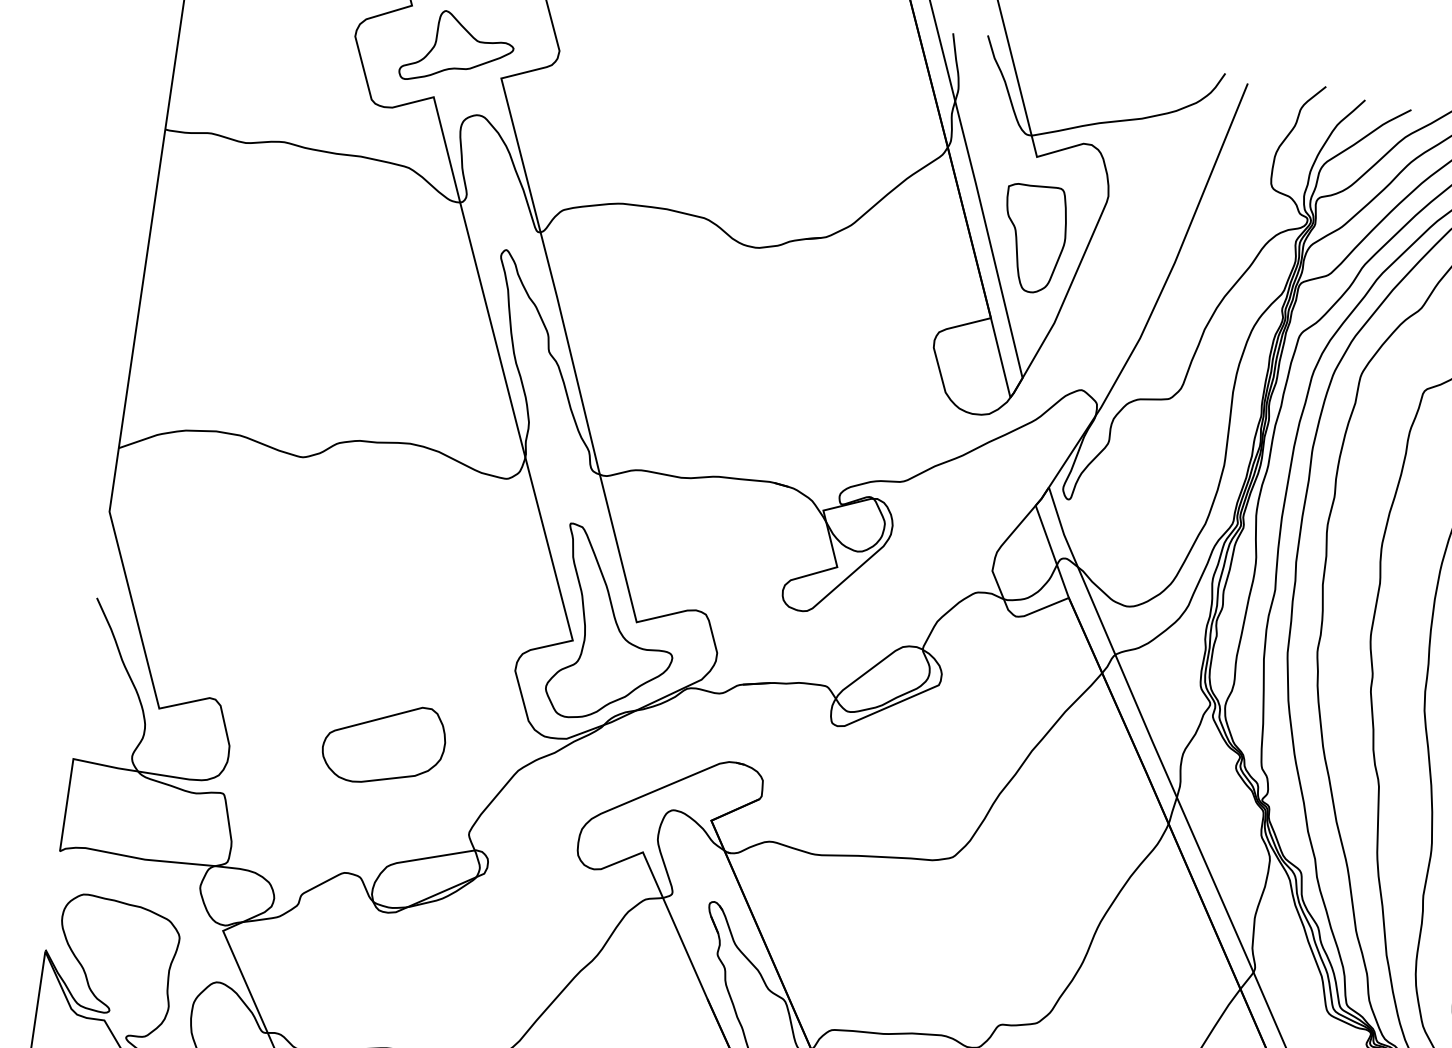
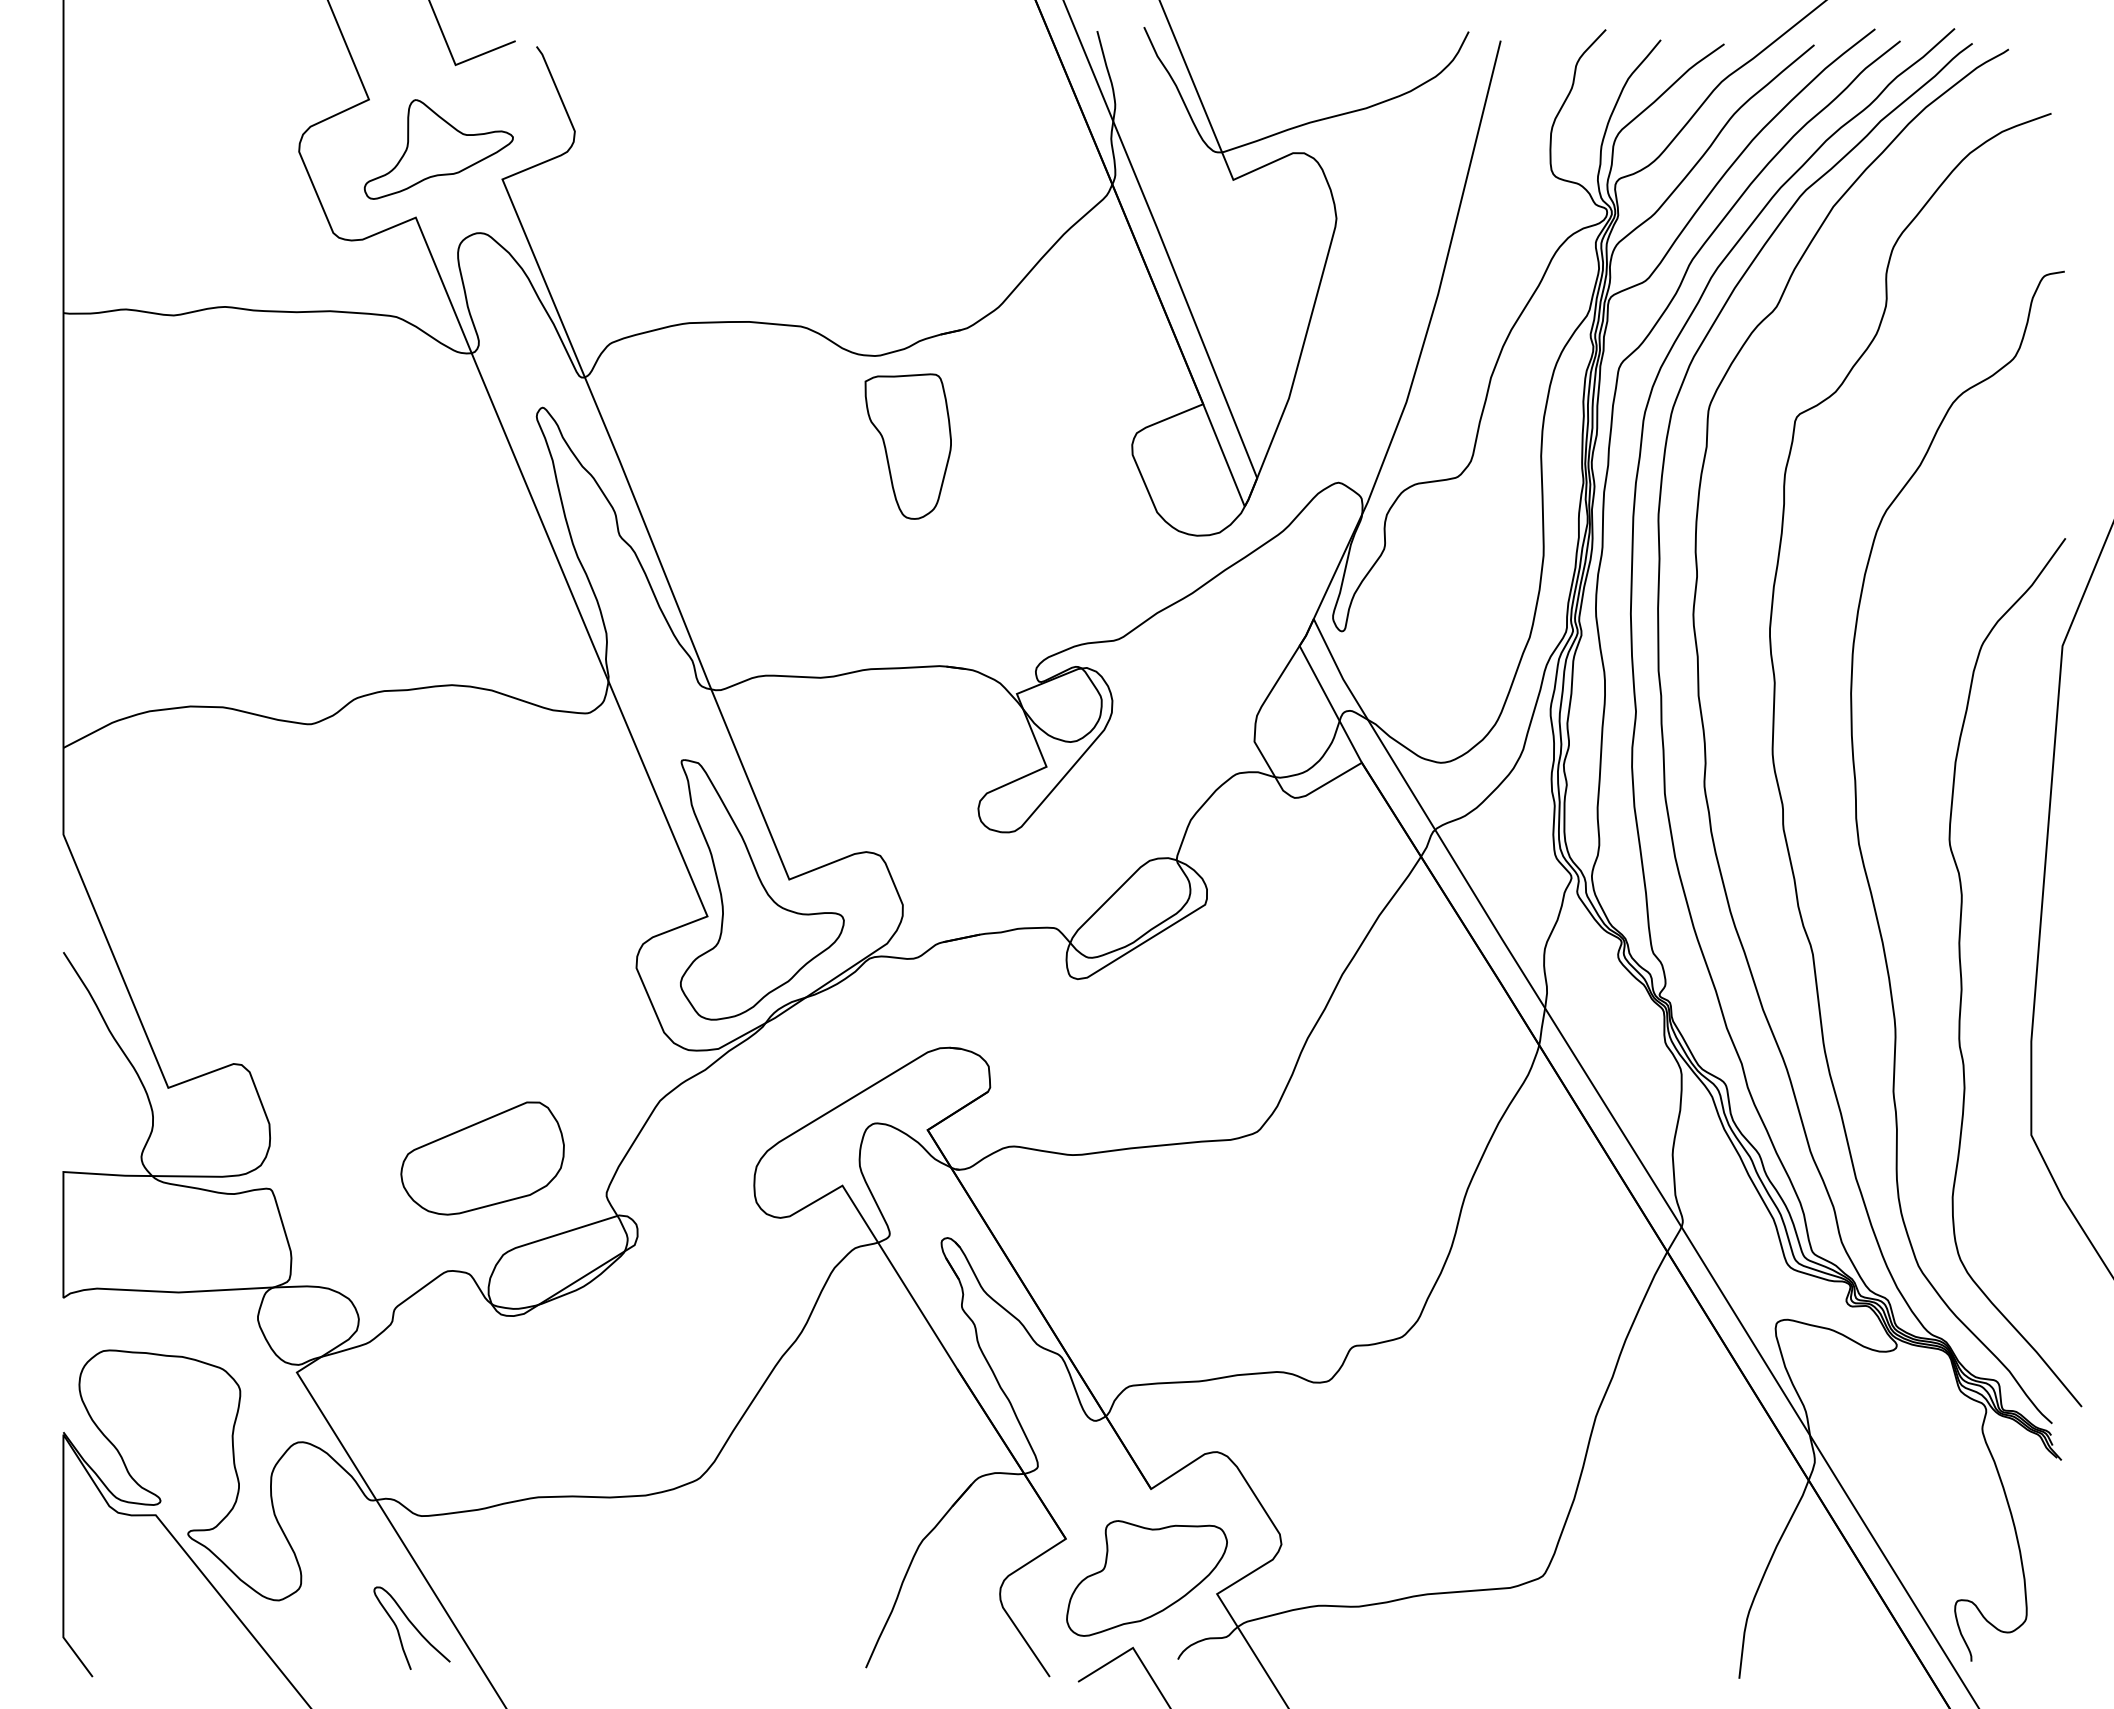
part: (1032, 238) -> (907, 446), moved
part: (384, 744) -> (482, 1158), moved

